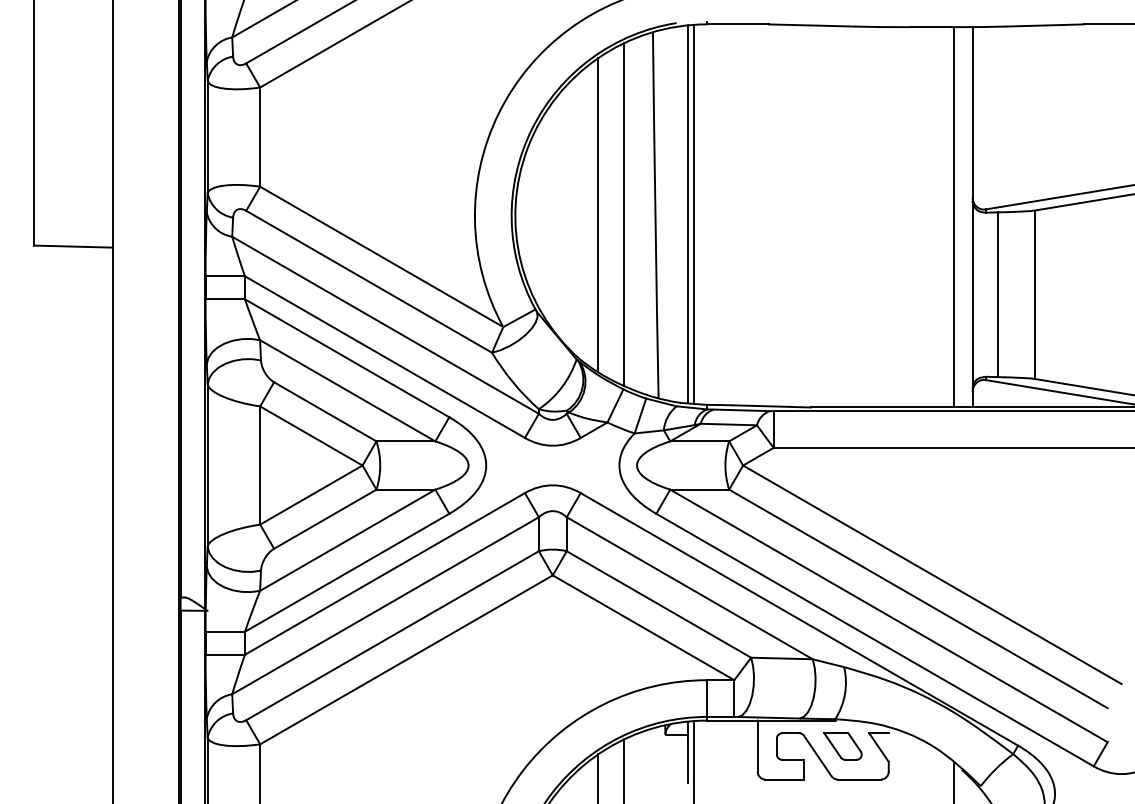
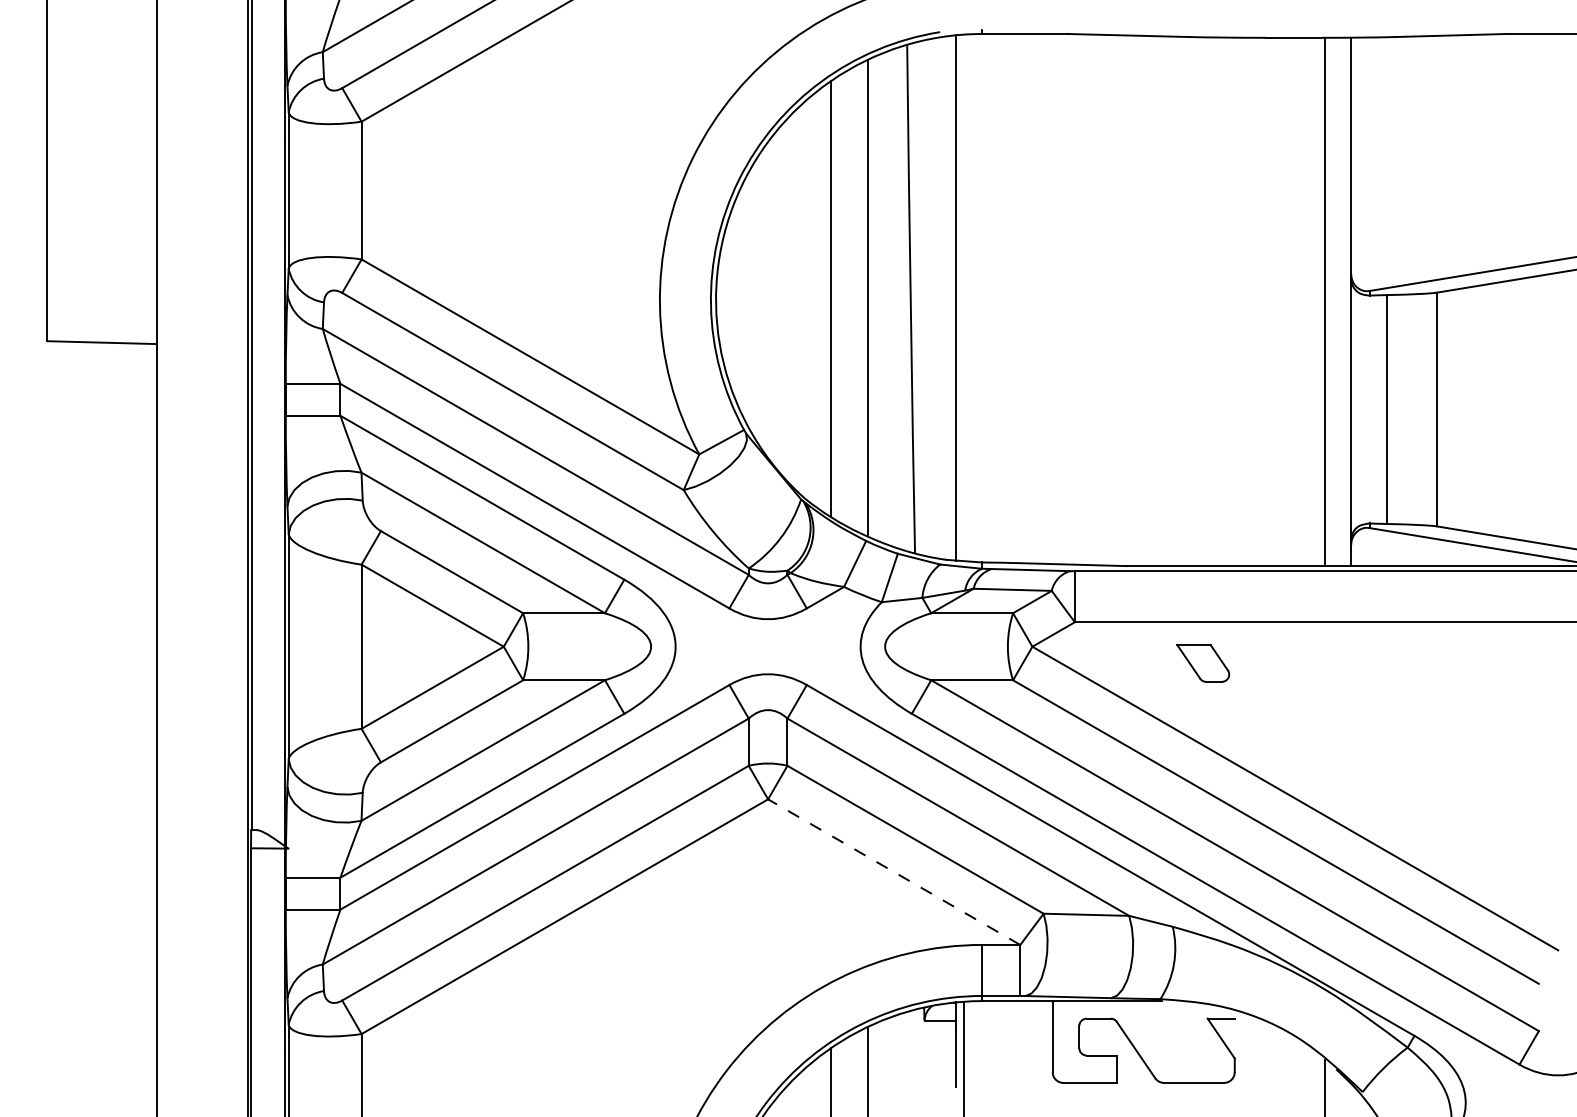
line: (693, 213) -> (963, 296), removed
line: (643, 627) -> (894, 871), solid -> dashed
part: (842, 746) -> (1202, 663), moved

